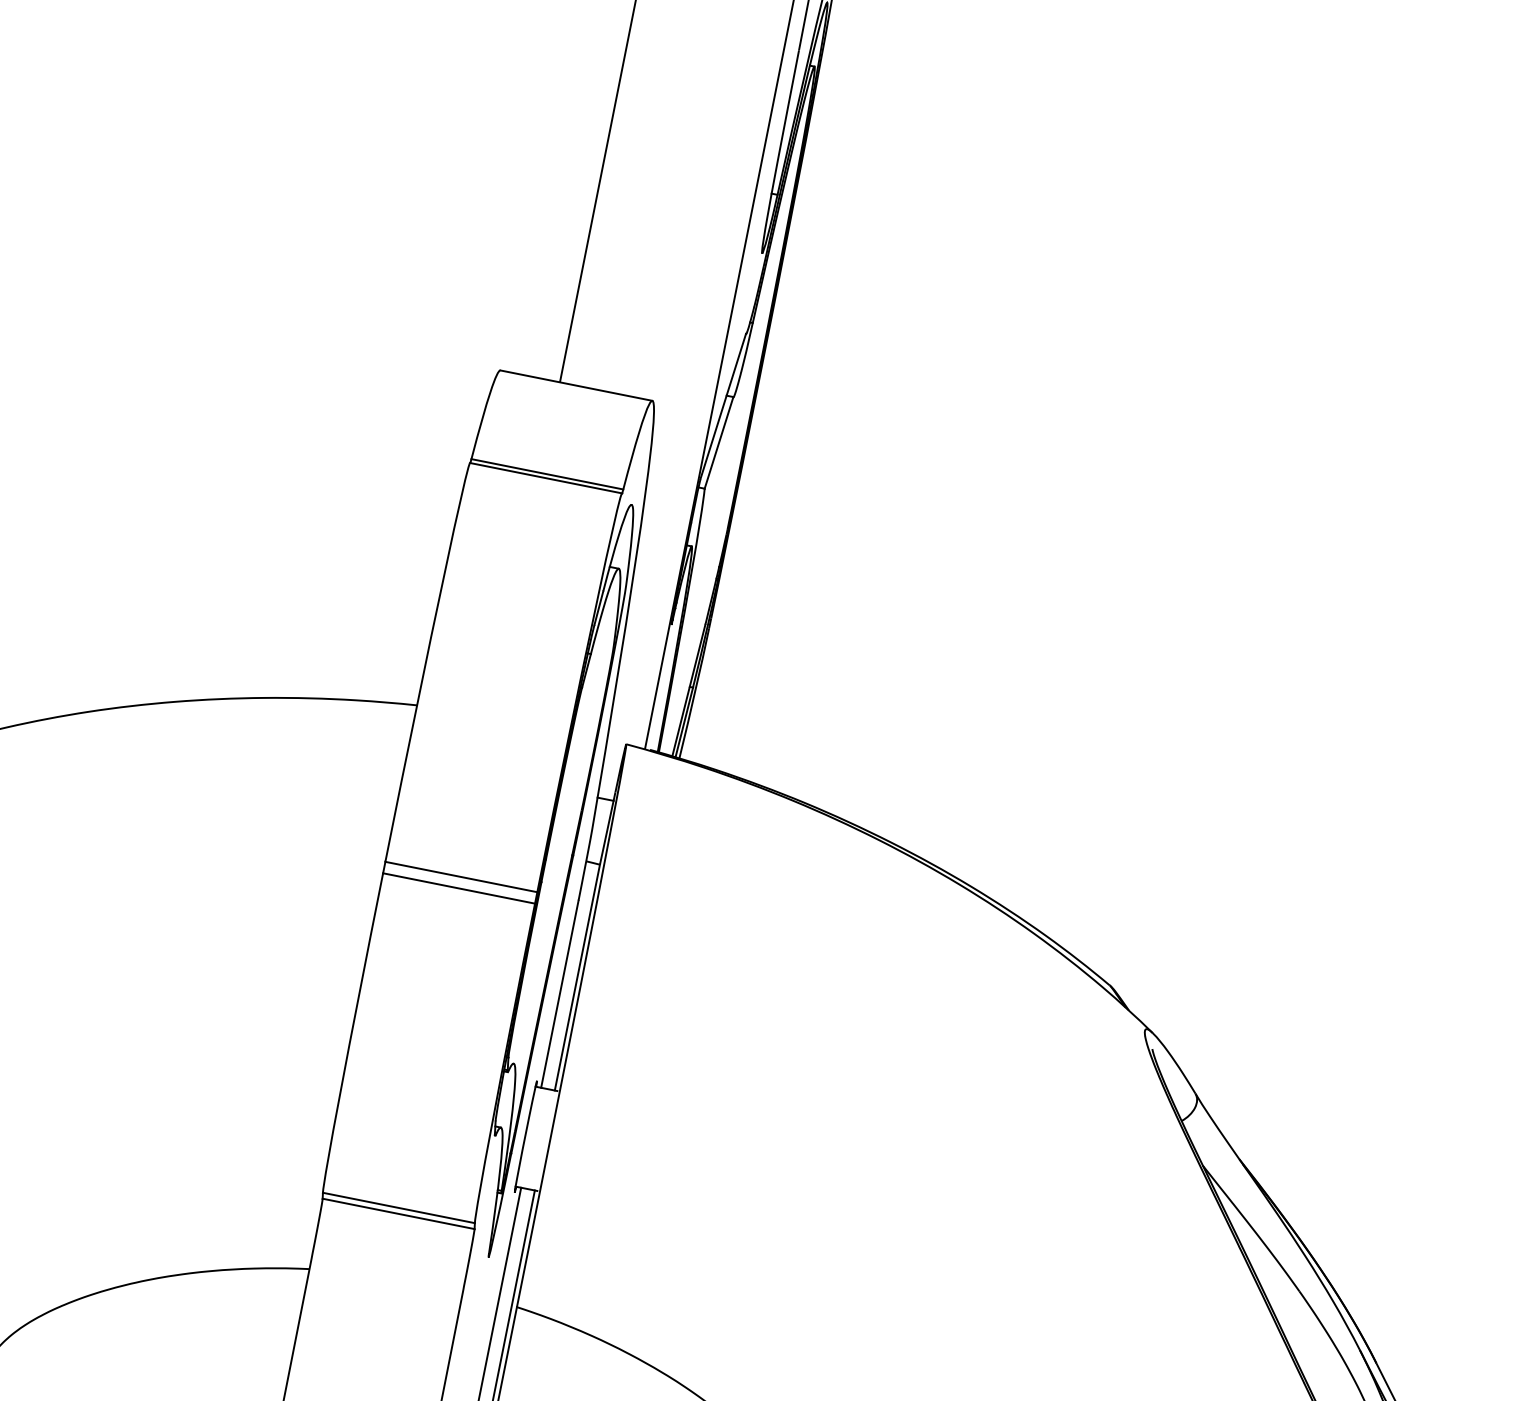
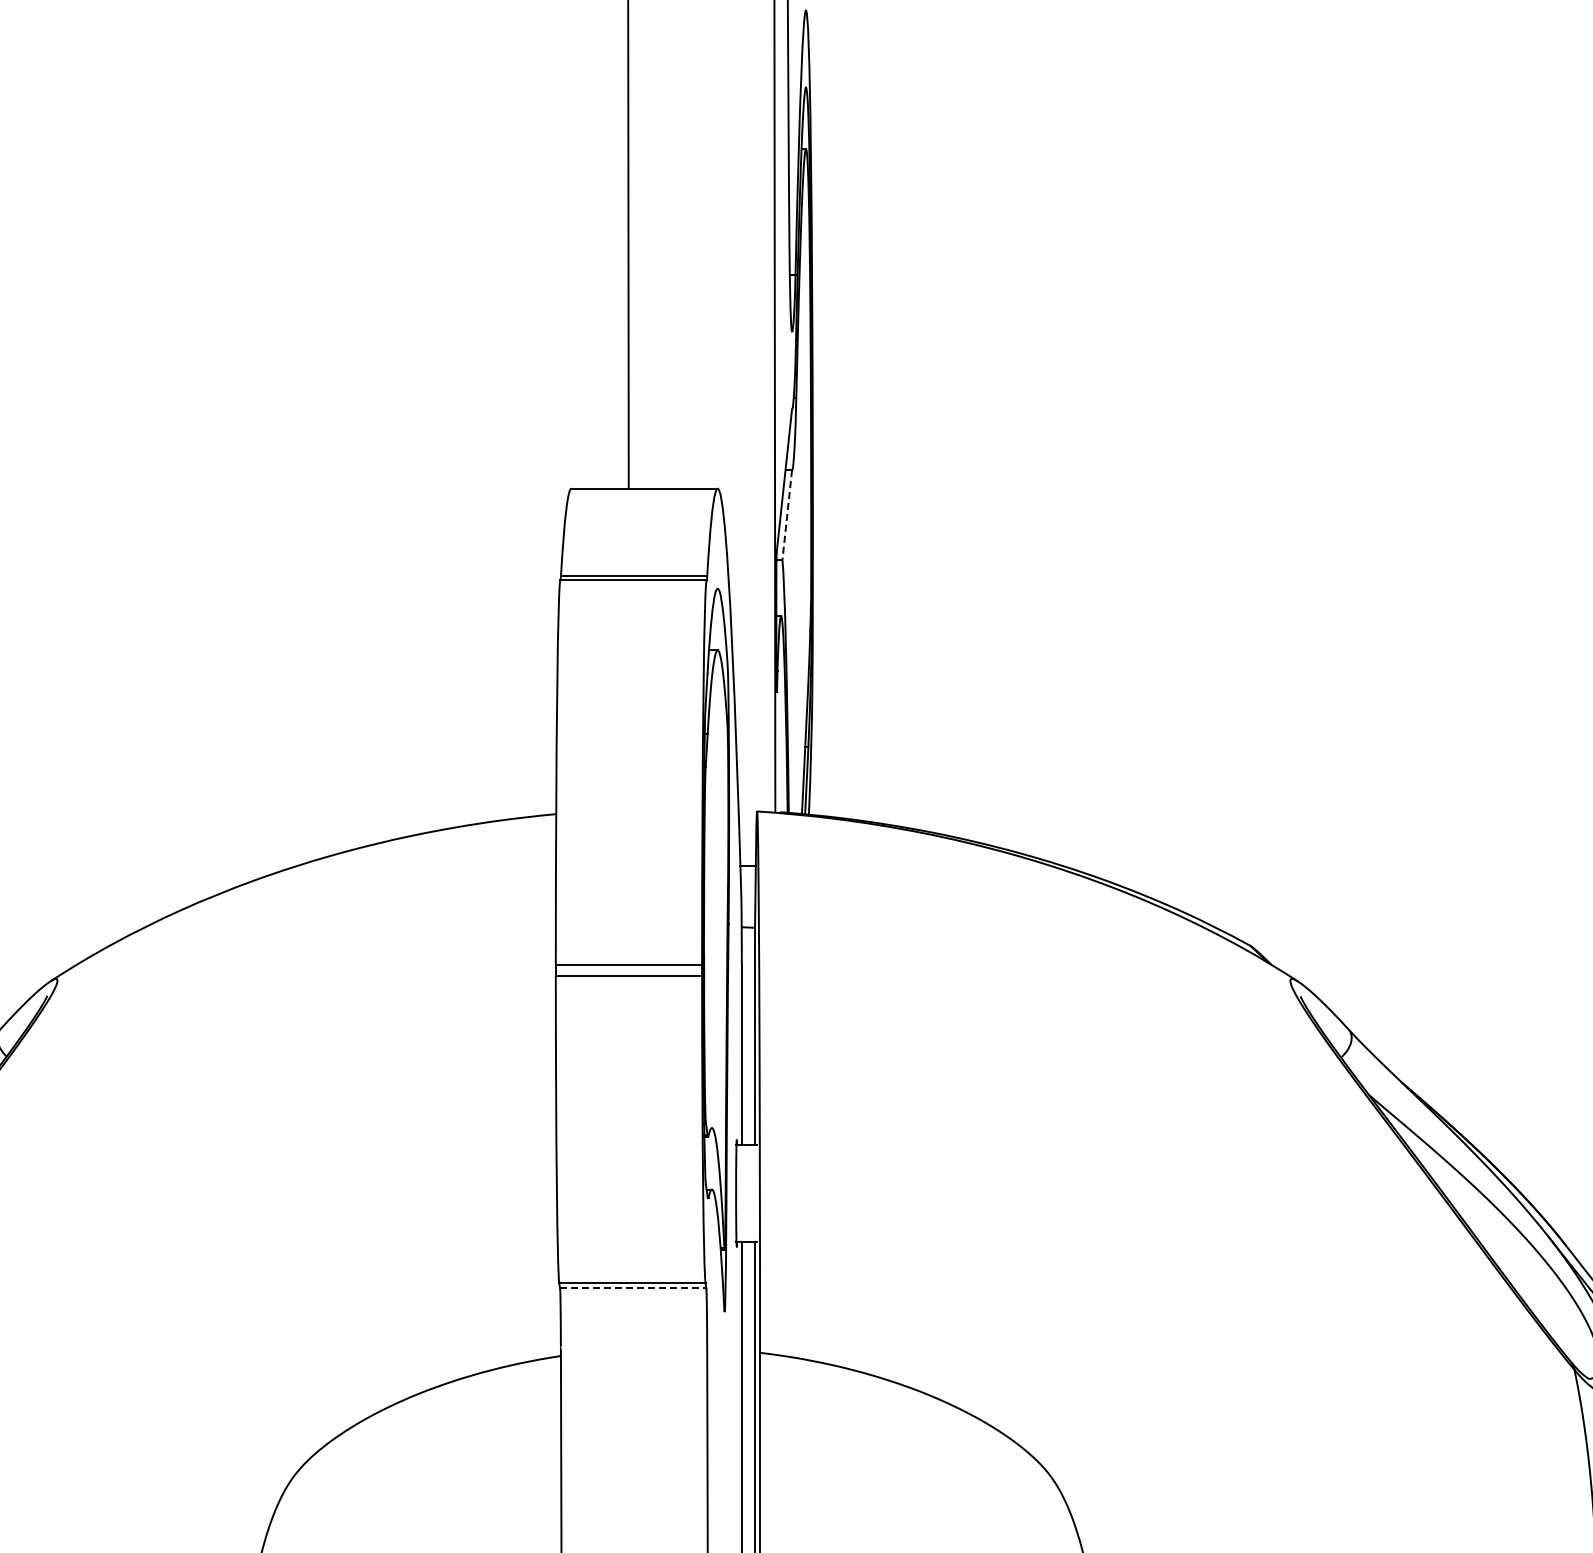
line: (719, 443) -> (787, 515), solid -> dashed
line: (398, 1214) -> (633, 1288), solid -> dashed

